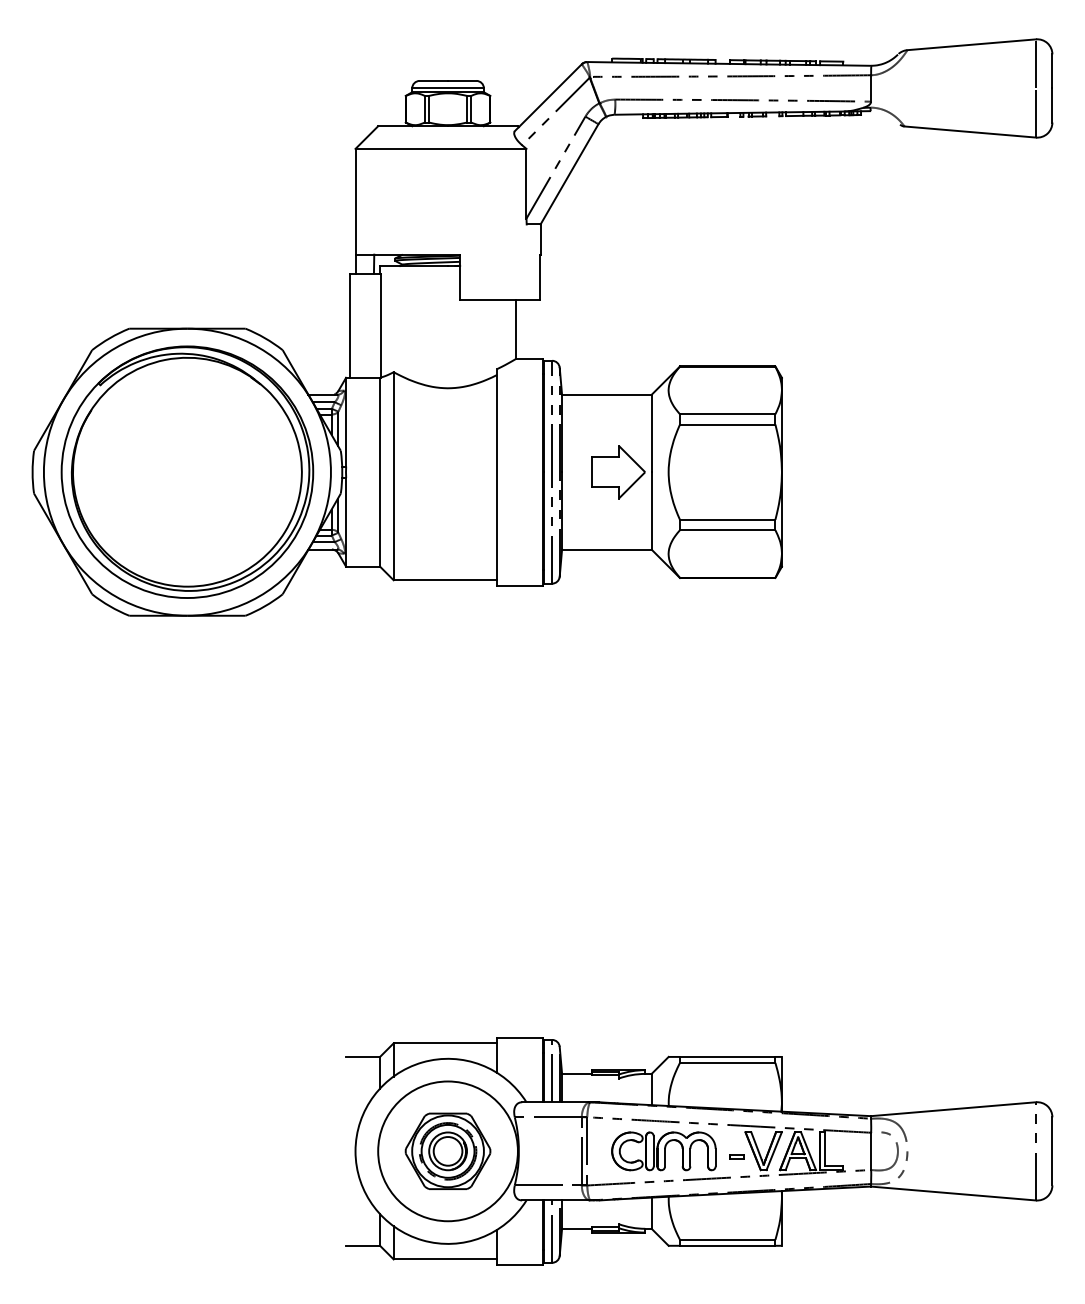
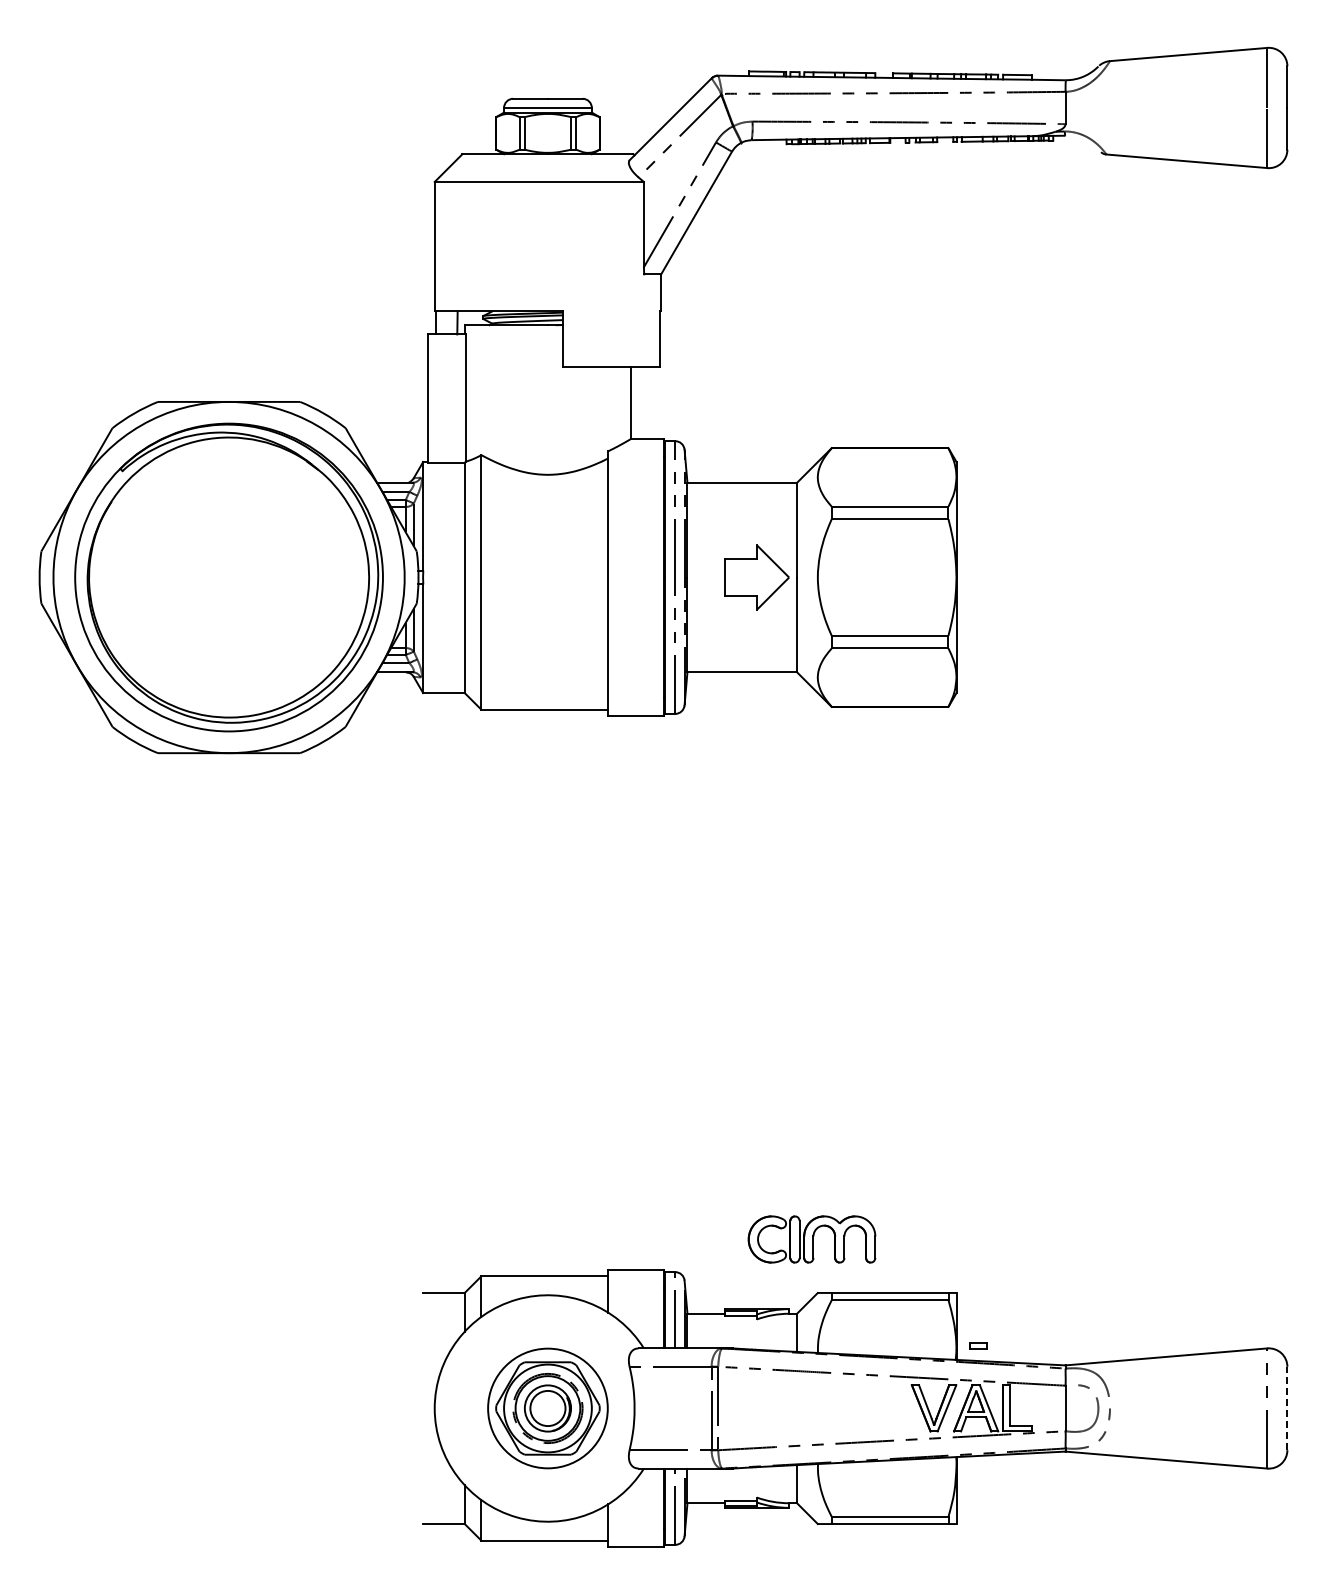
circle: (447, 1151) -> (547, 1408), size x0.7
part: (663, 1151) -> (811, 1239), moved
line: (1052, 1151) -> (1287, 1408), solid -> dashed
part: (737, 1156) -> (978, 1345), moved

